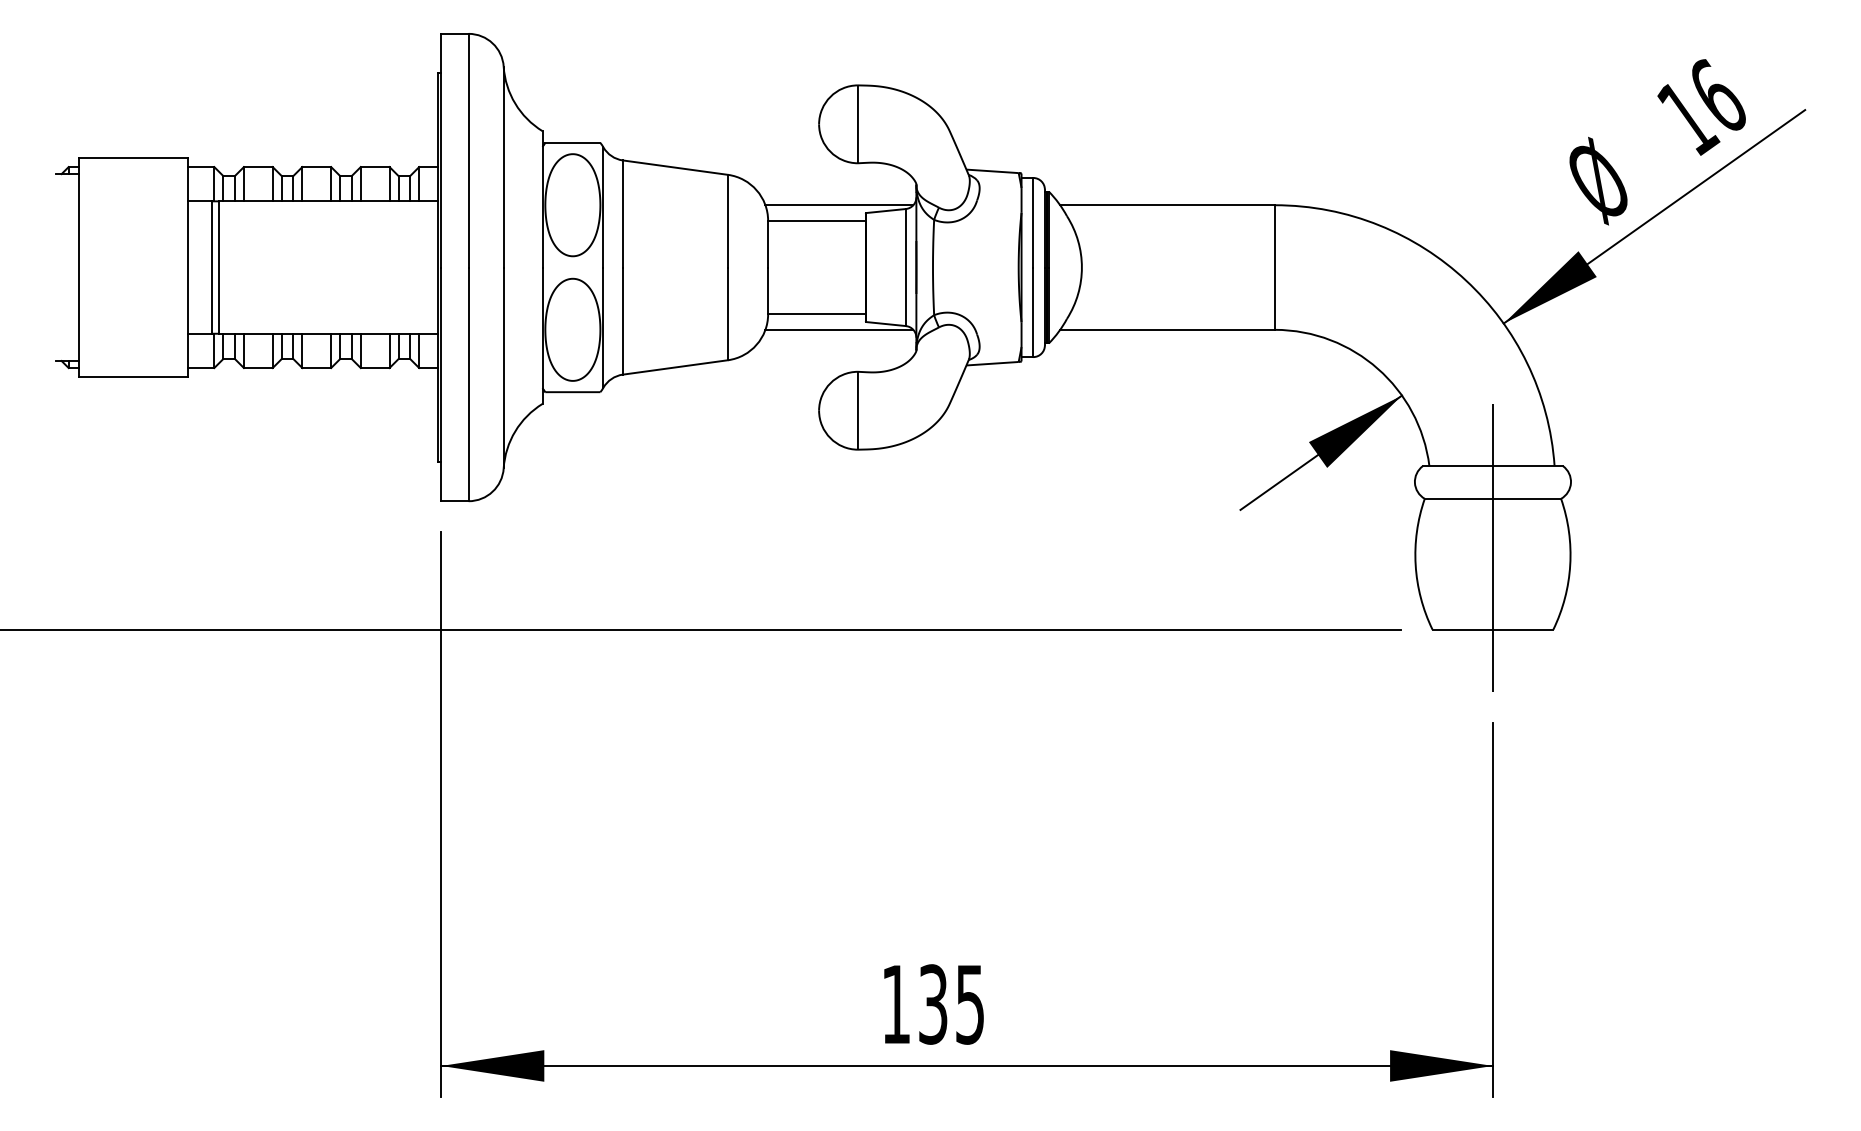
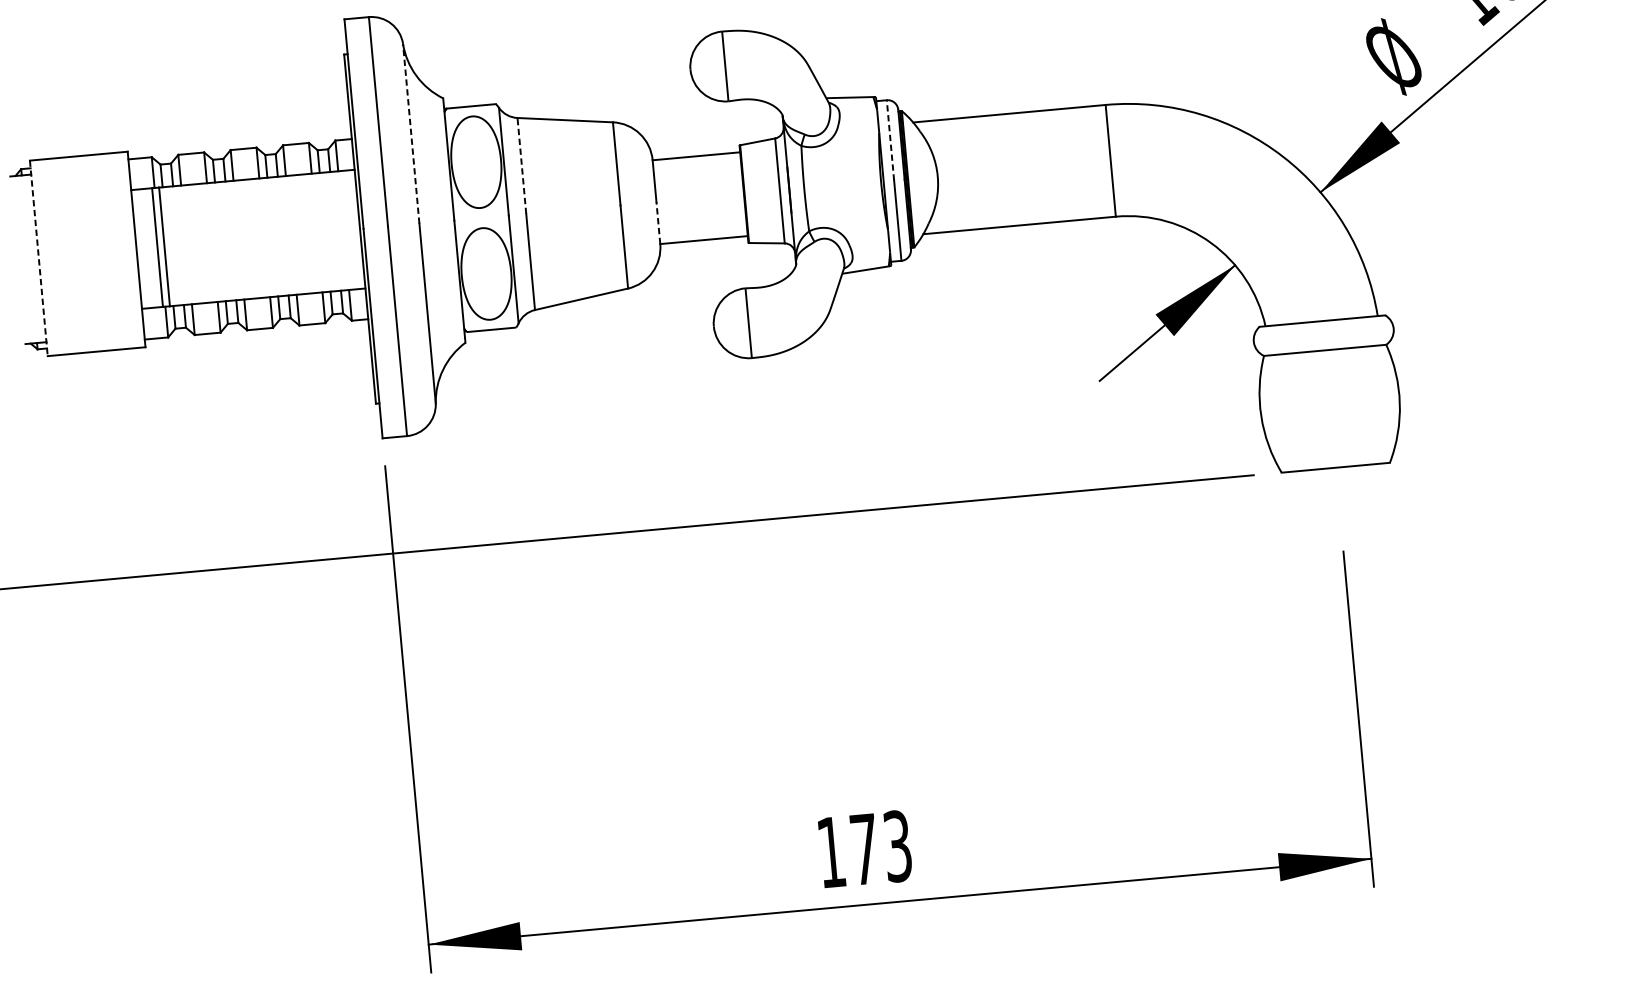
line: (503, 166) -> (410, 133), solid -> dashed
line: (839, 205) -> (715, 140), removed
line: (622, 214) -> (521, 166), solid -> dashed
line: (1033, 222) -> (890, 140), solid -> dashed
line: (79, 268) -> (39, 259), solid -> dashed
line: (768, 290) -> (658, 222), solid -> dashed
line: (839, 329) -> (725, 251), removed
line: (1492, 547) -> (1328, 394), removed
text: (951, 1004) -> (880, 847), 135 -> 173

